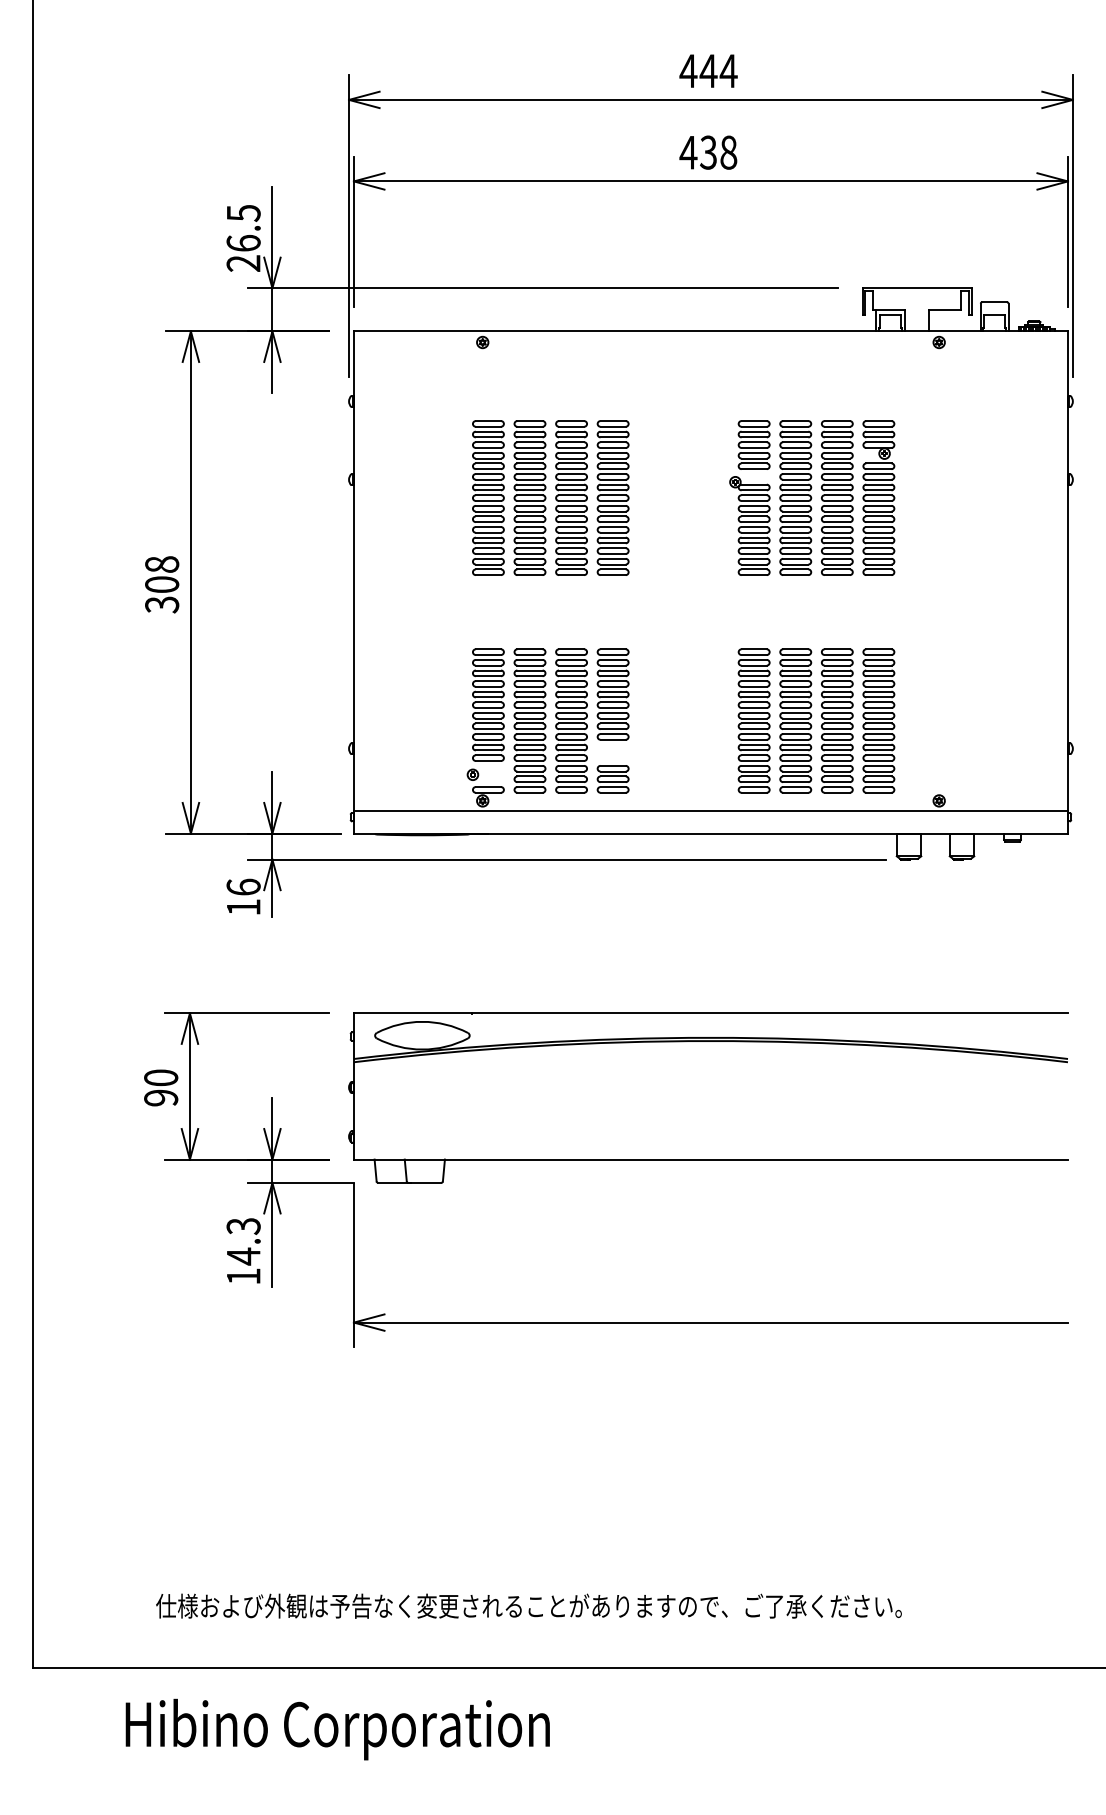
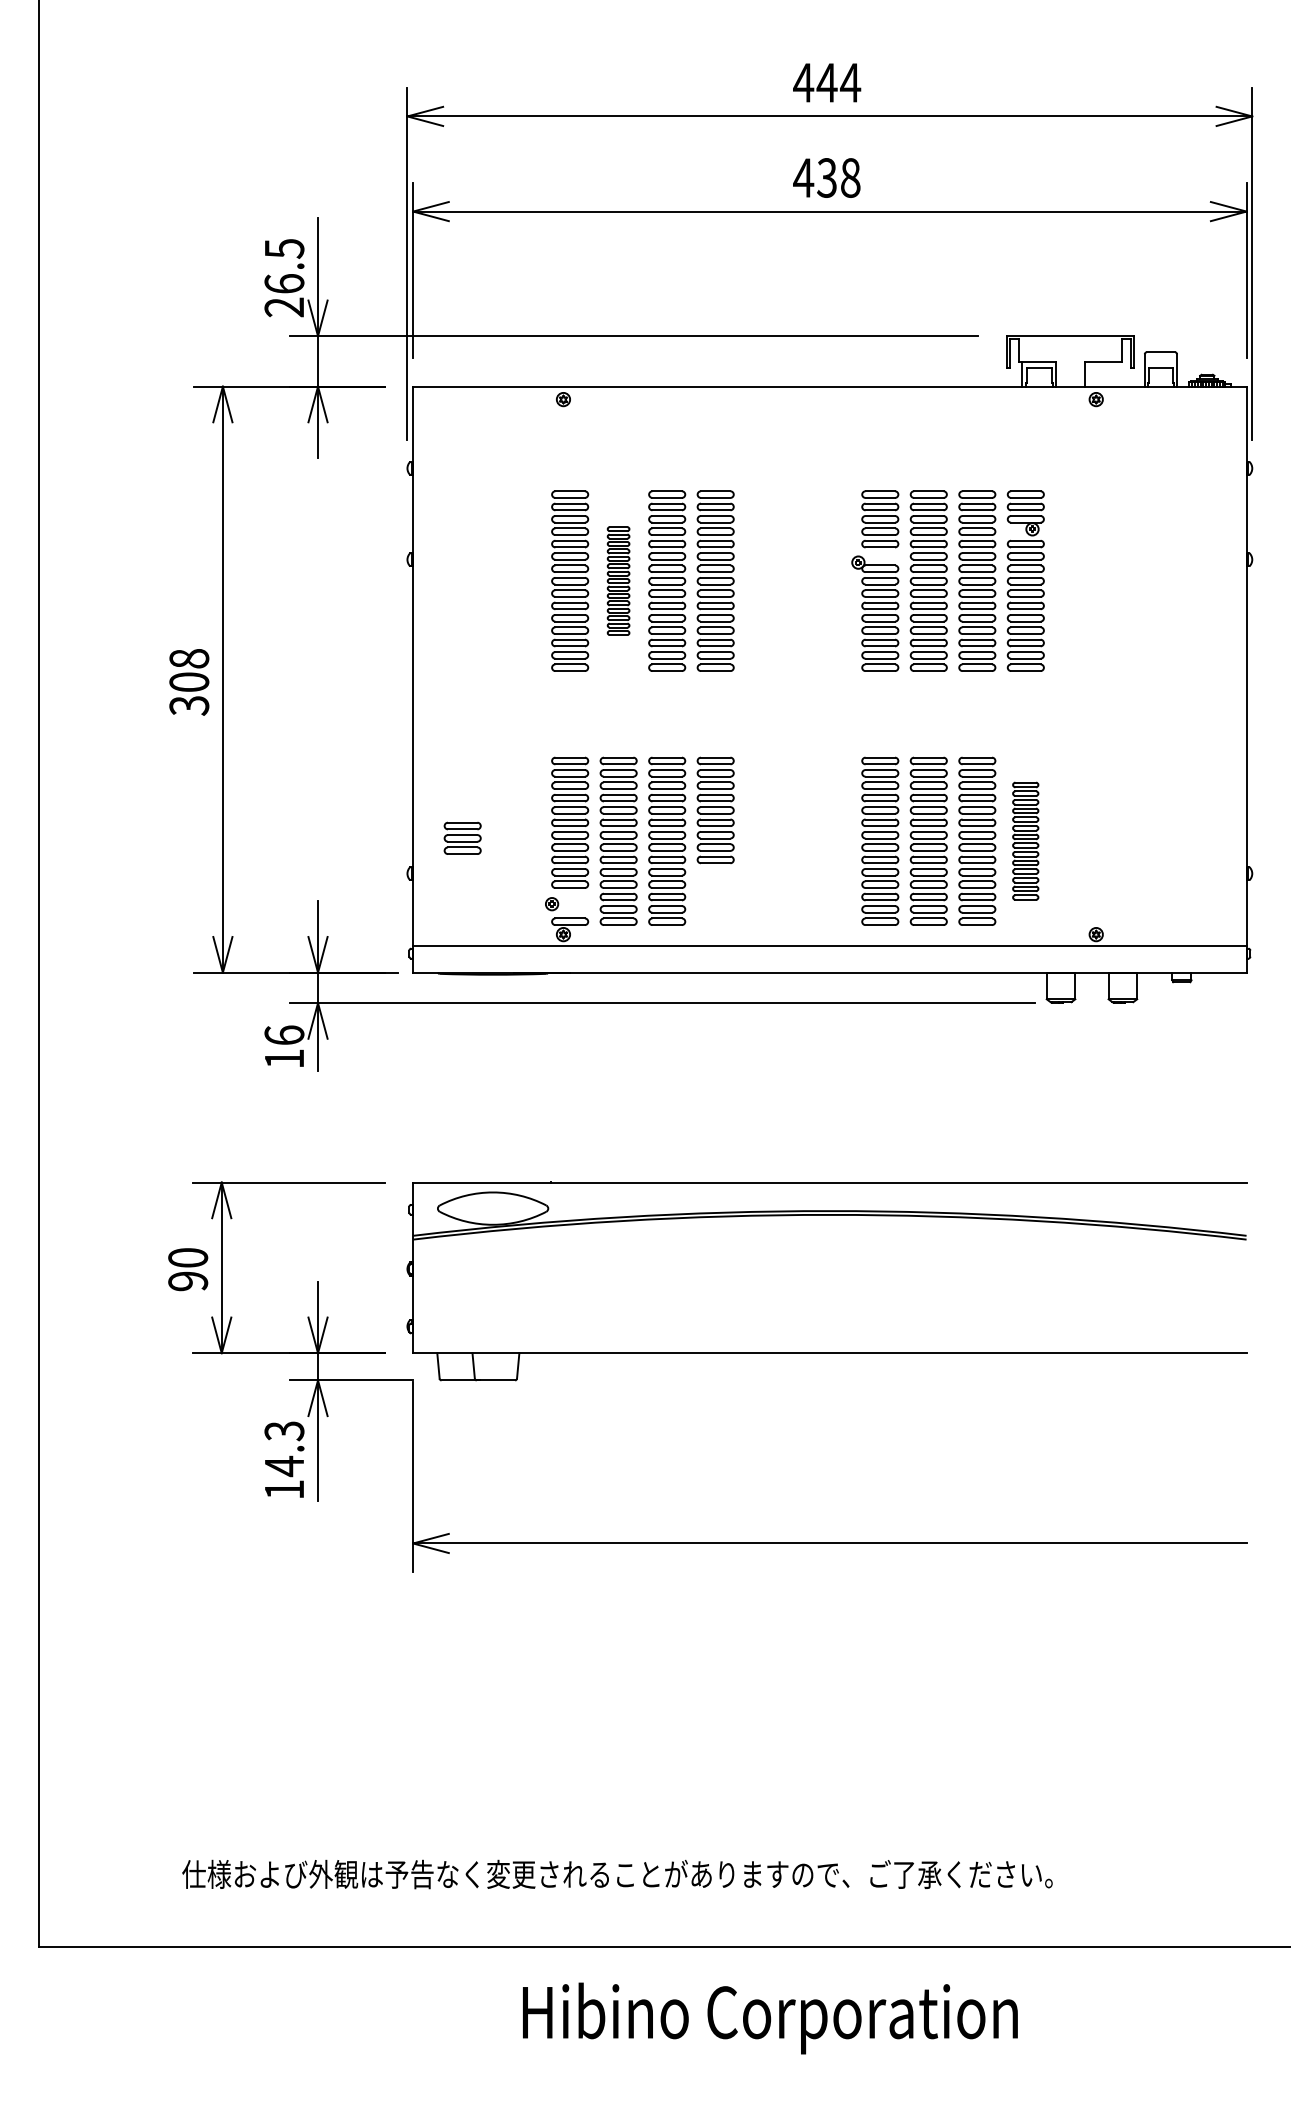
part: (529, 497) -> (618, 580), size x0.6
part: (878, 720) -> (1025, 840), size x0.7
part: (612, 778) -> (462, 837), moved
text: (337, 1729) -> (770, 2018), moved

